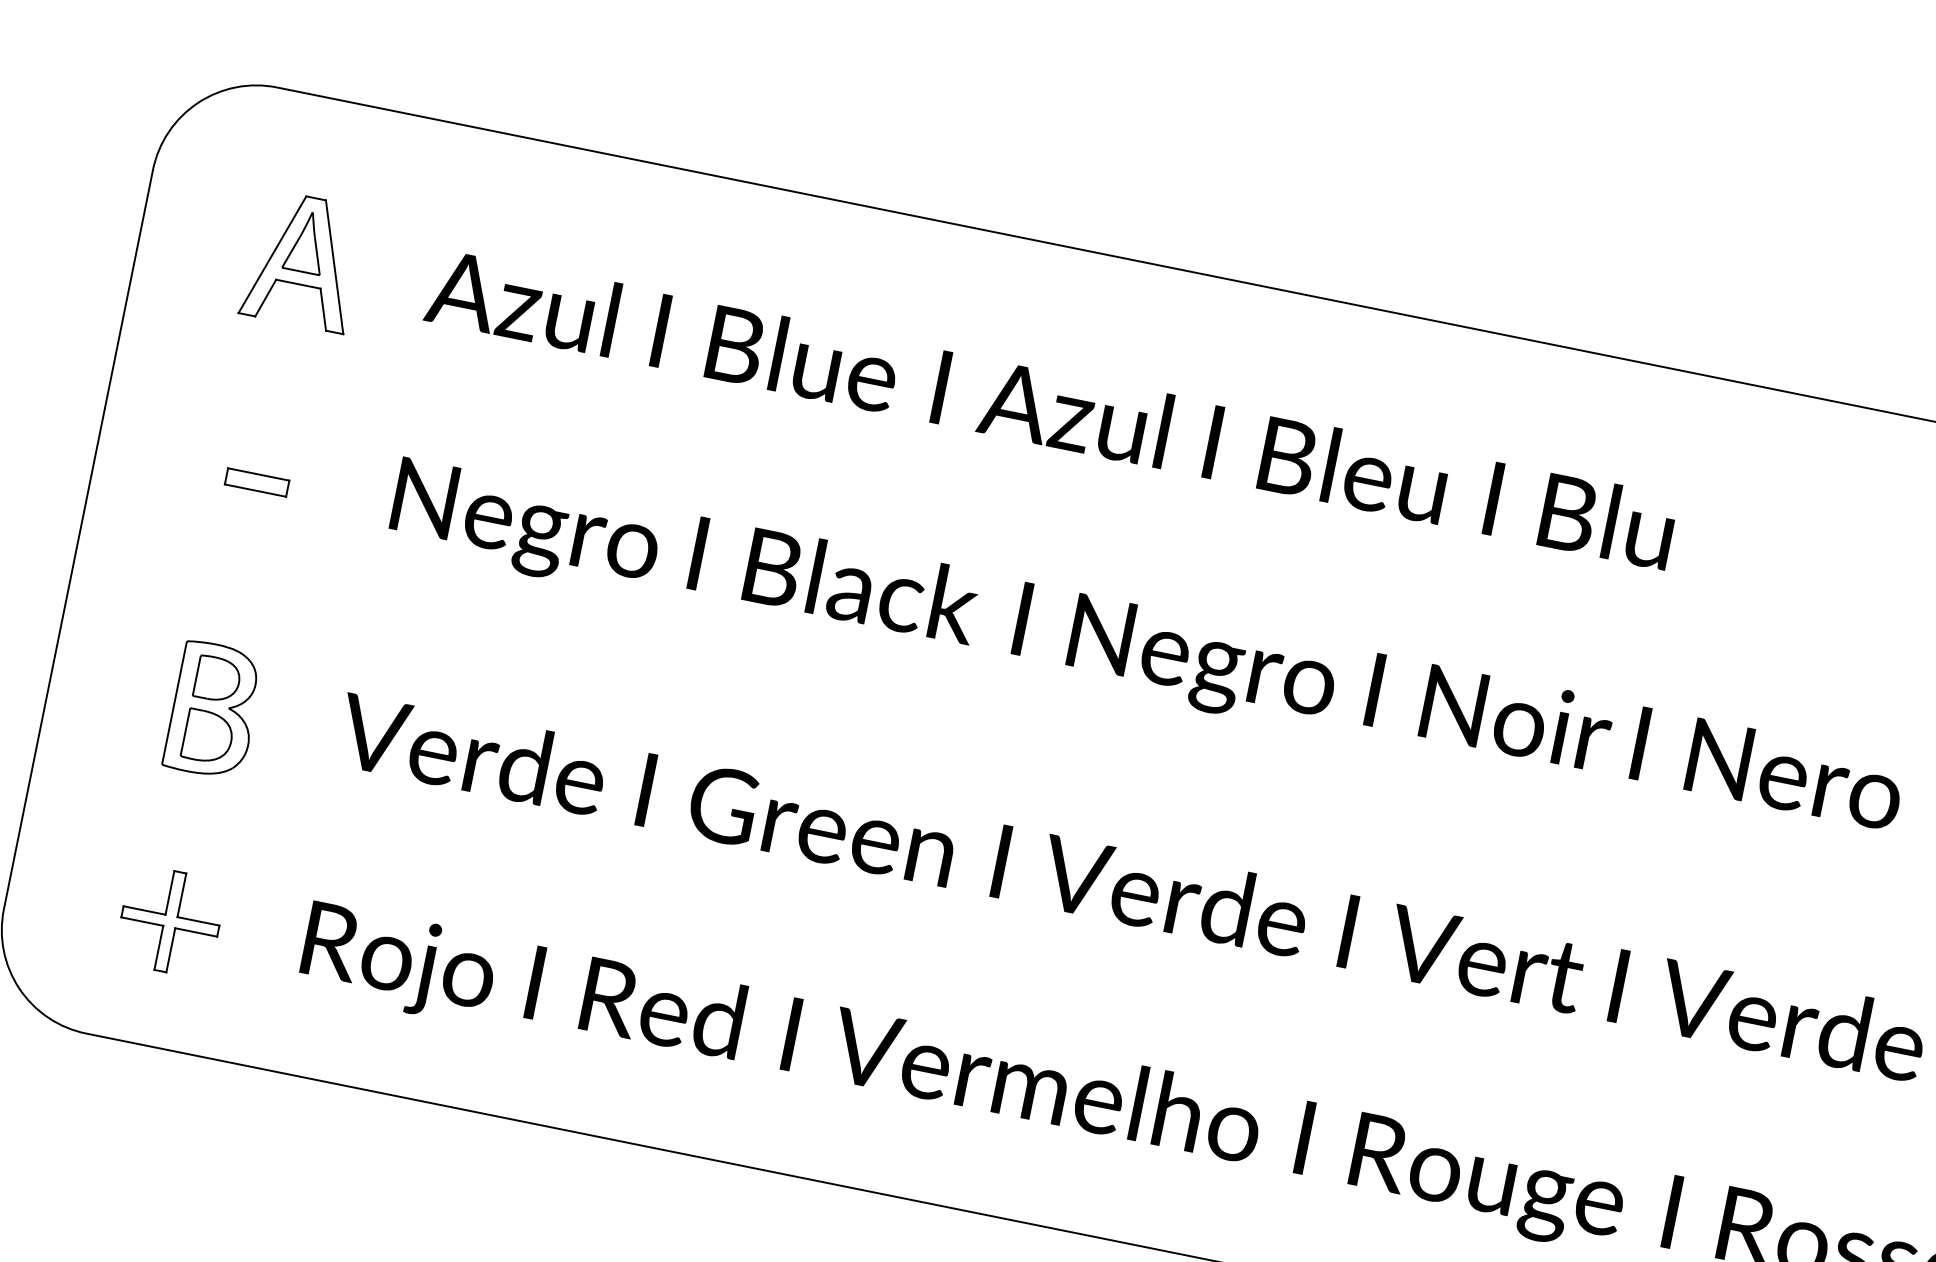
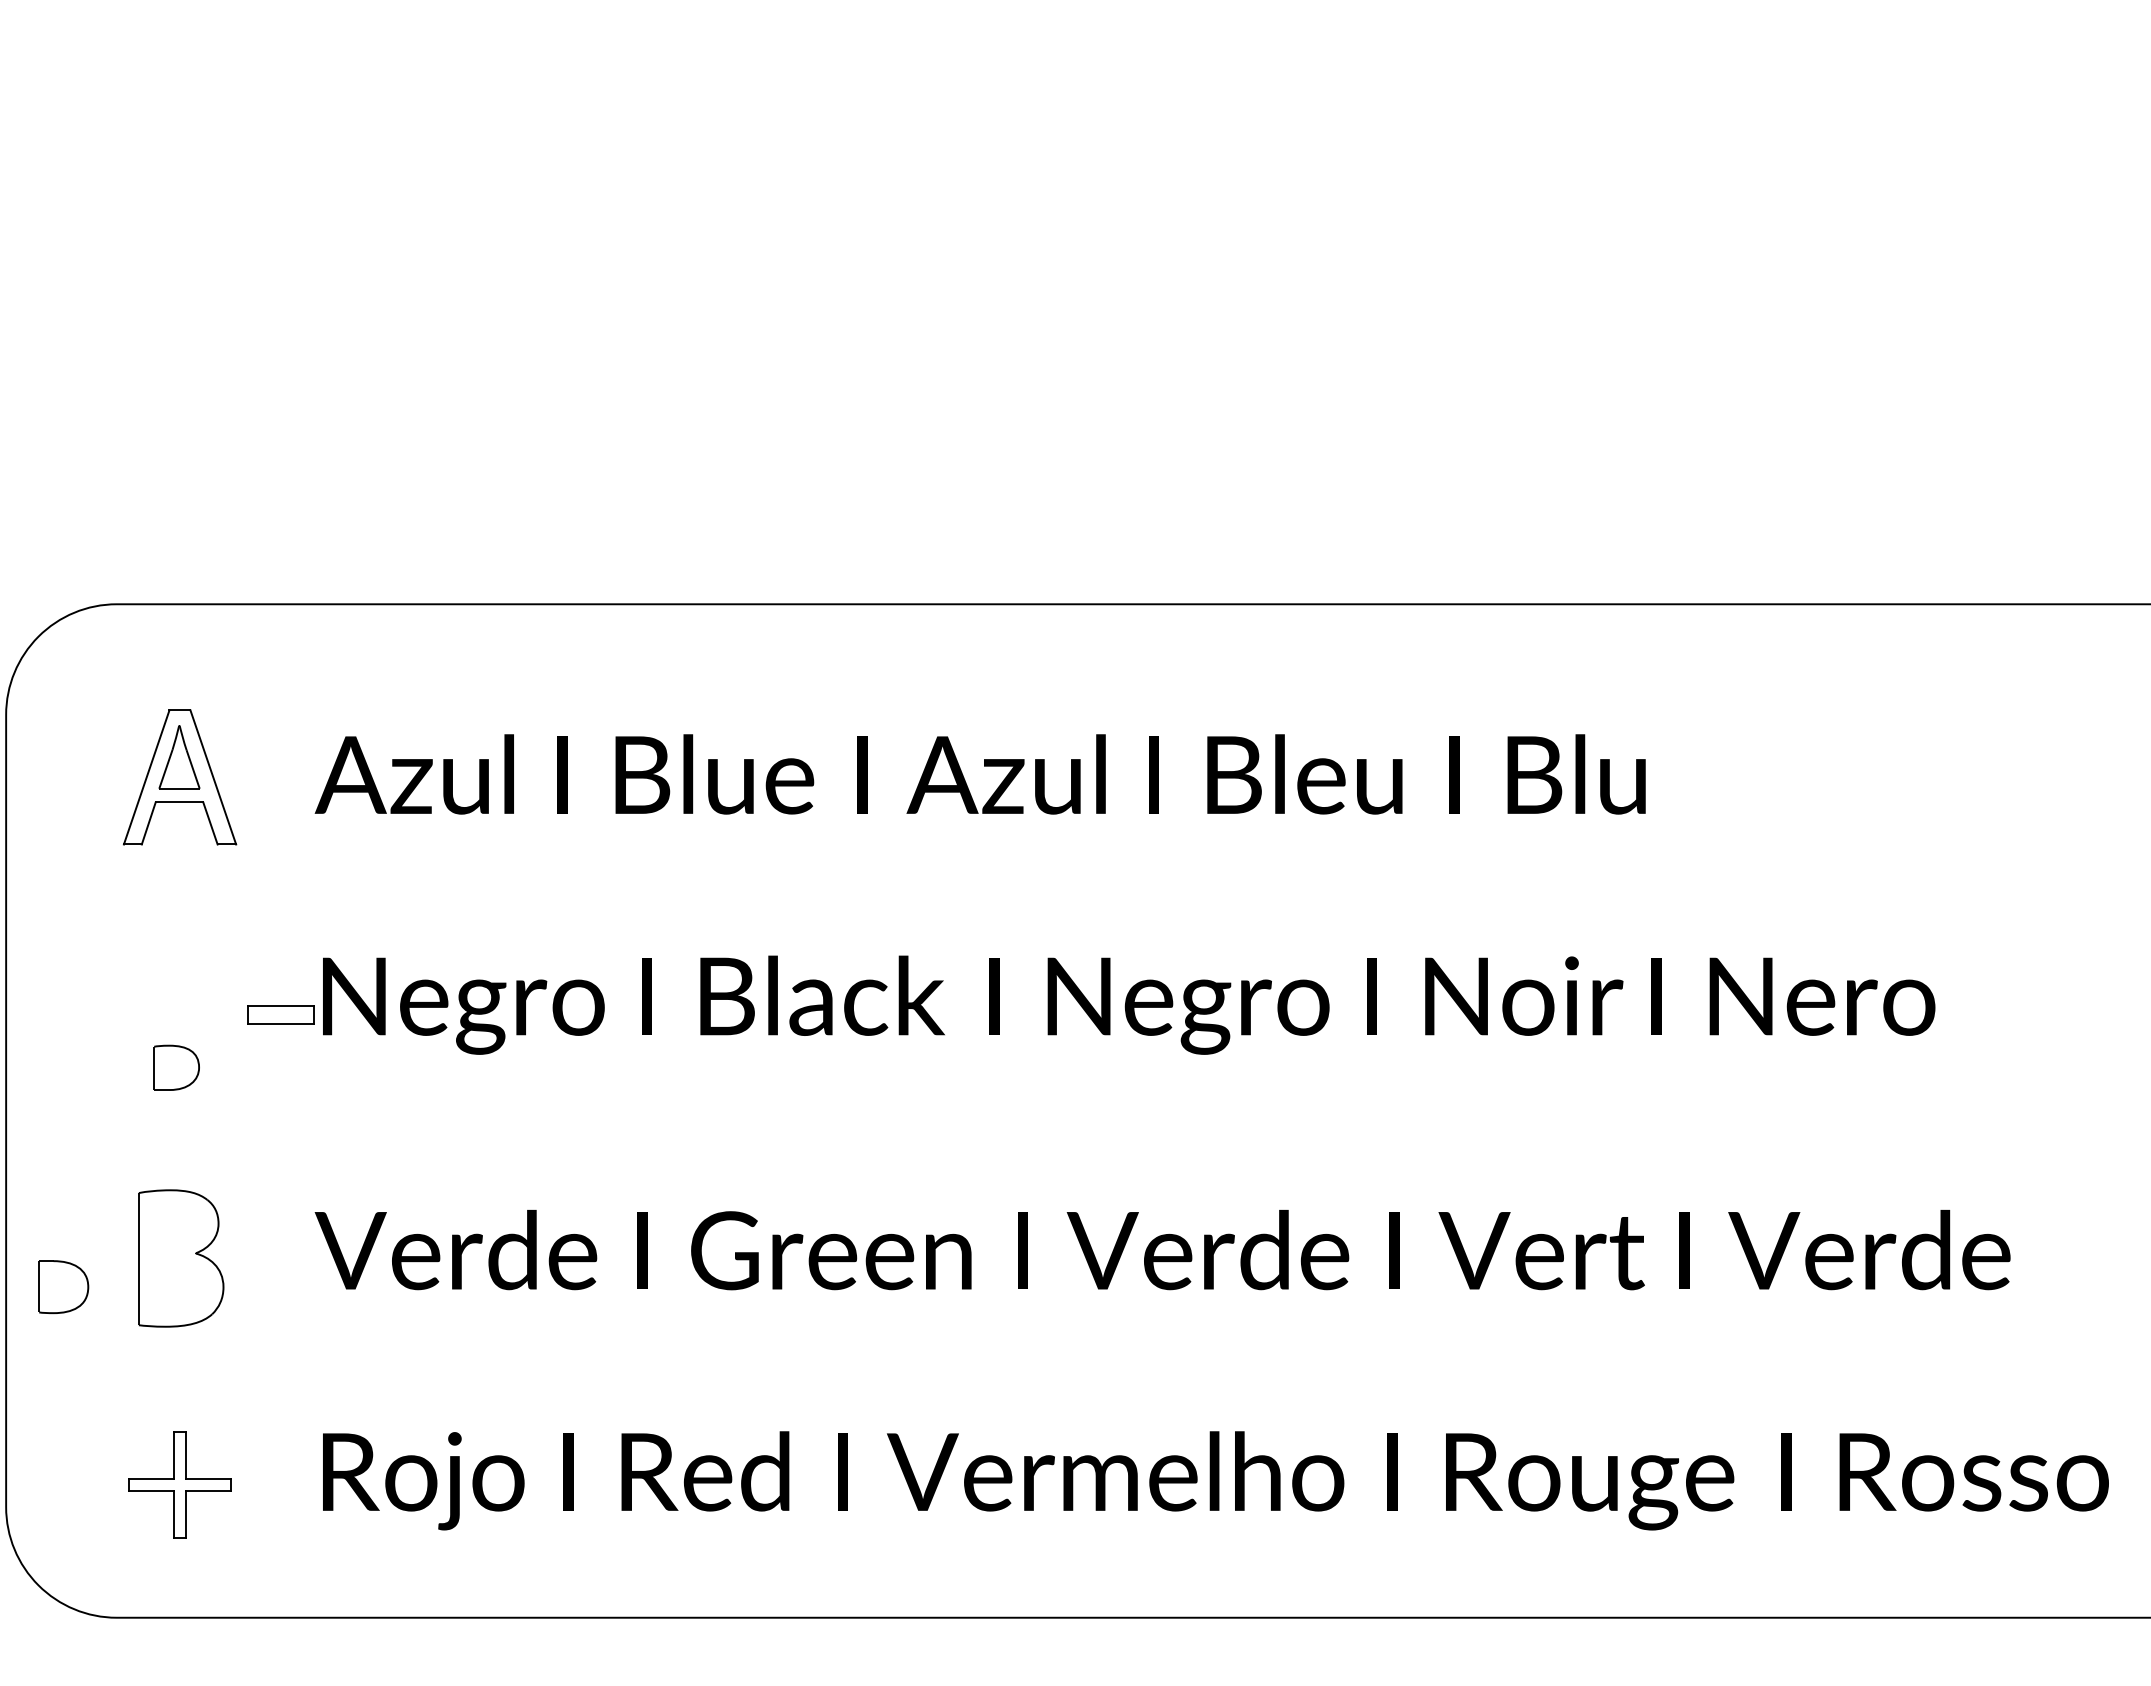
part: (256, 481) -> (280, 1014), moved
part: (217, 679) -> (176, 1067), moved
part: (207, 737) -> (63, 1287), moved

